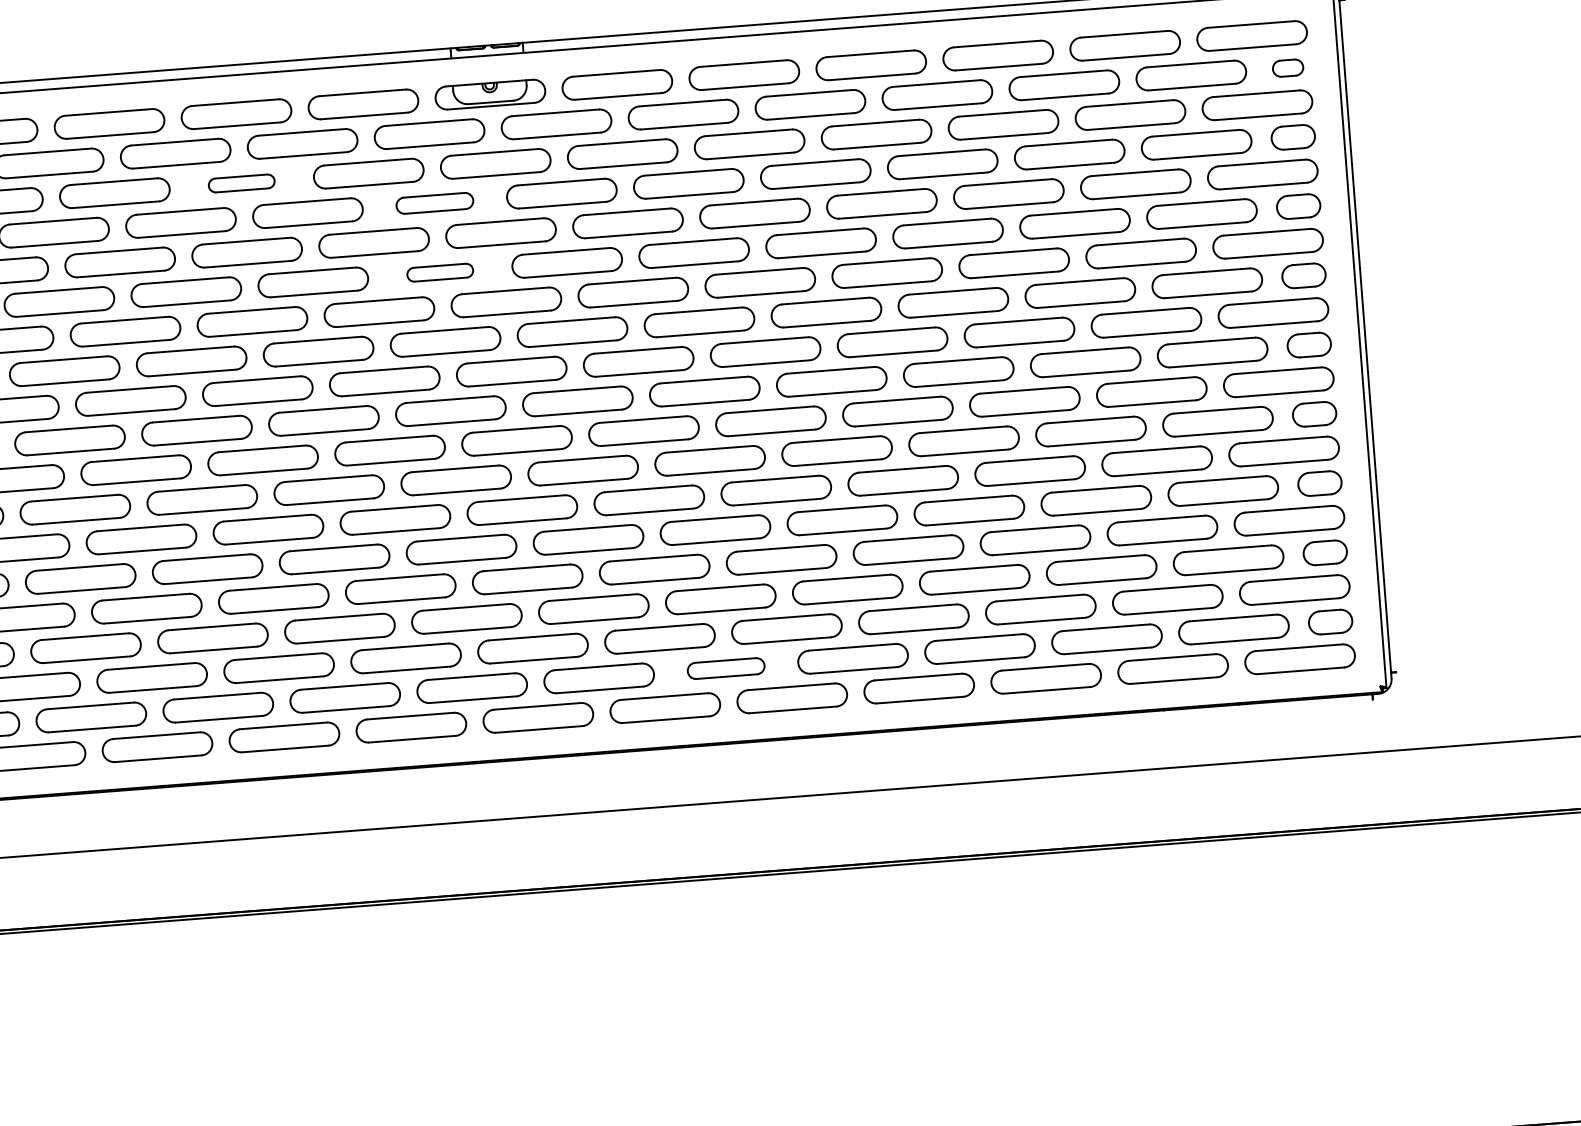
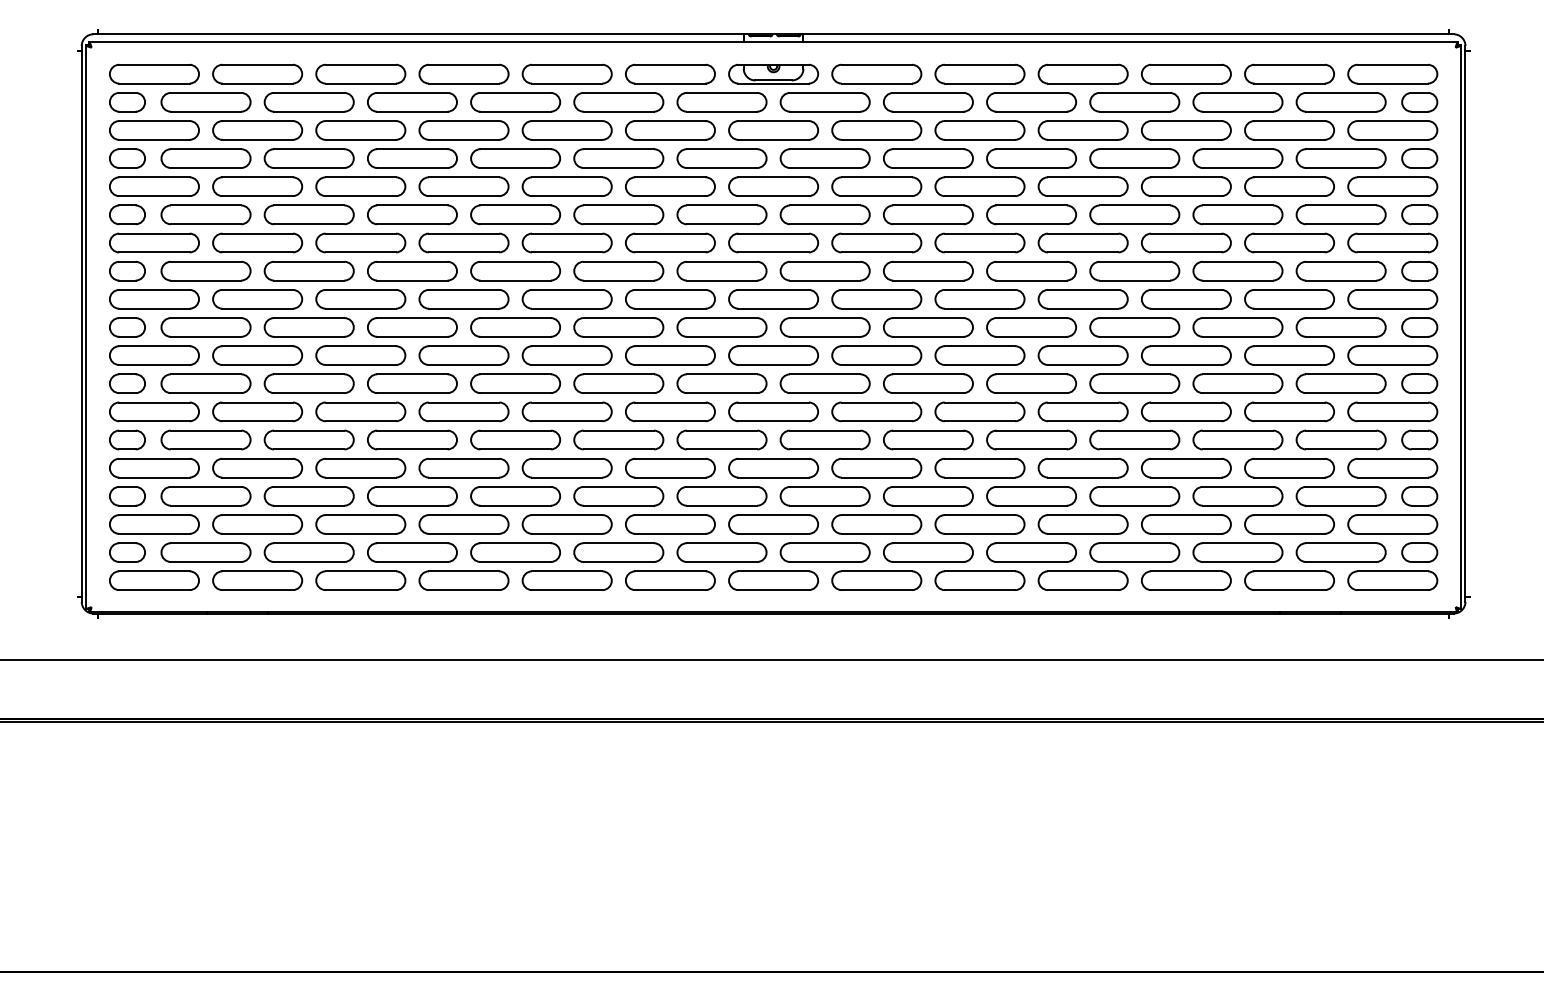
part: (1287, 68) -> (1419, 102), size x1.43
part: (240, 183) -> (566, 130), size x1.67
part: (434, 203) -> (721, 158), size x1.43
part: (439, 272) -> (721, 214), size x1.67
part: (726, 668) -> (928, 552), size x1.43

